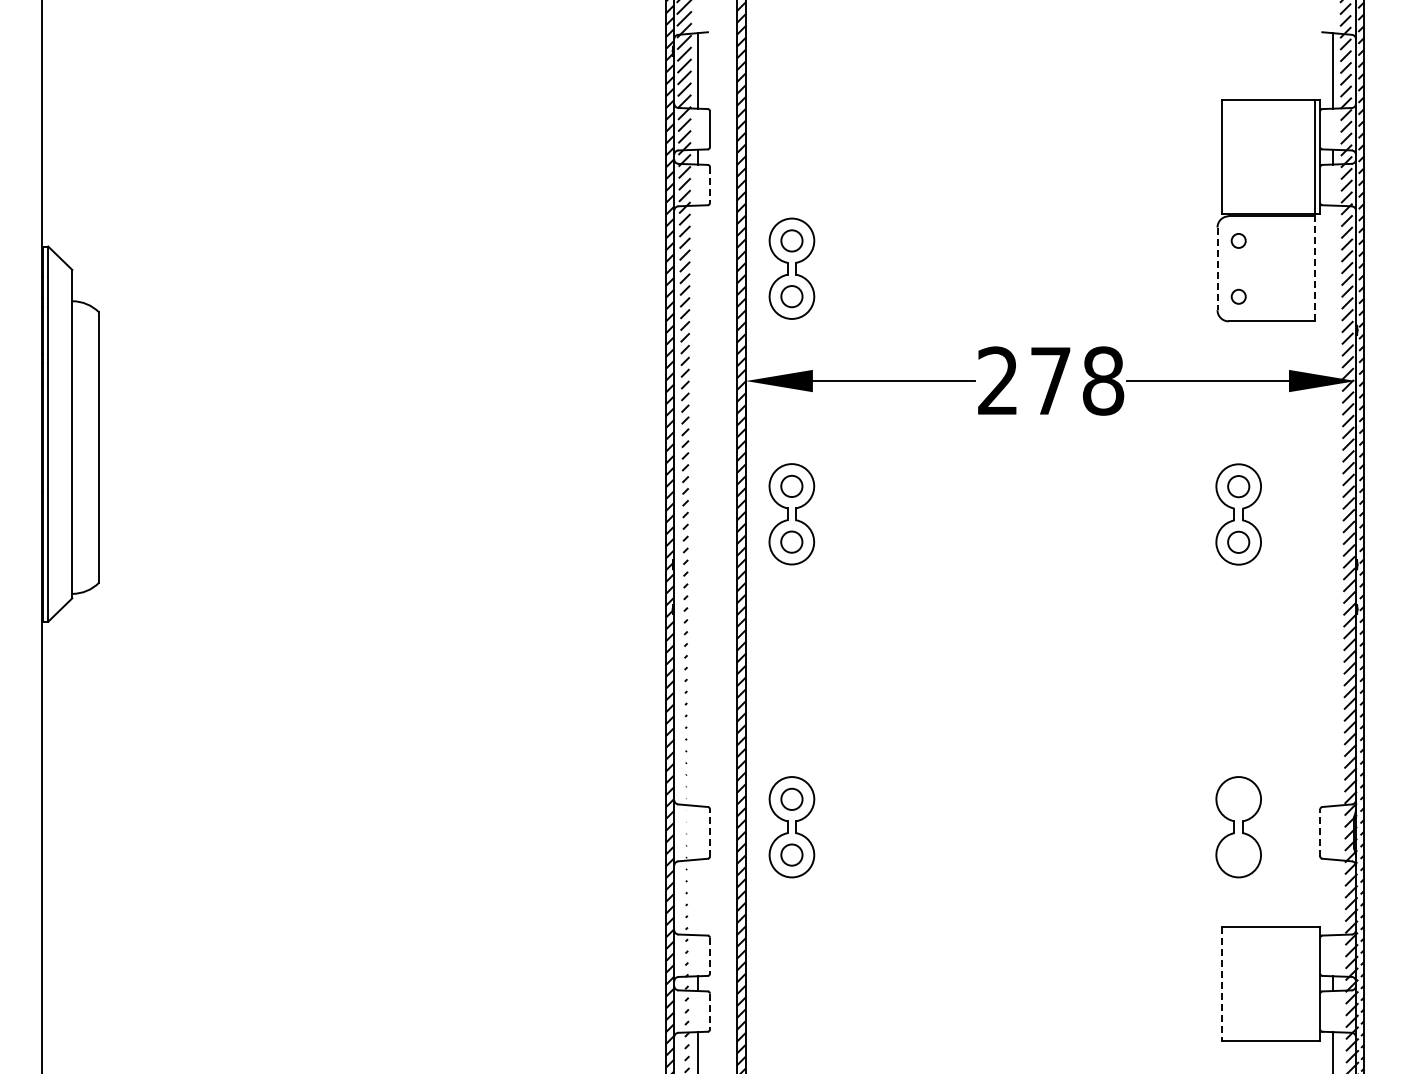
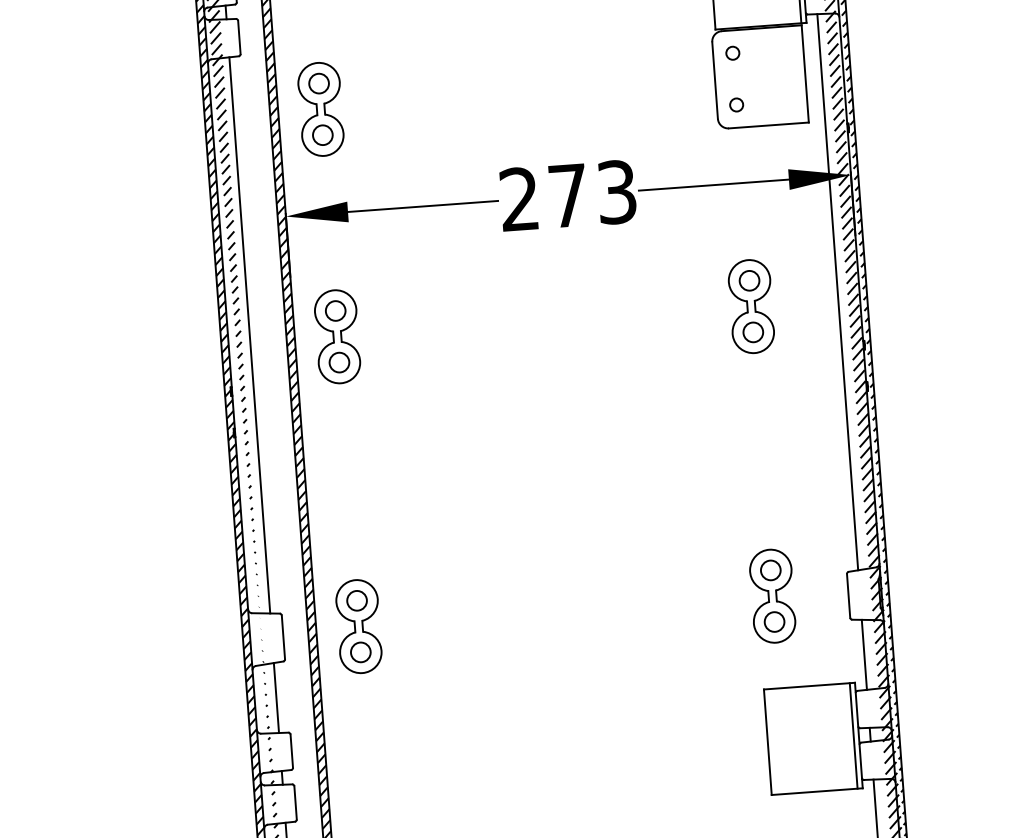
line: (709, 185) -> (238, 37), dashed -> solid
line: (1314, 268) -> (804, 73), dashed -> solid
line: (1217, 269) -> (715, 81), dashed -> solid
text: (1103, 380) -> (617, 191), 278 -> 273
line: (697, 505) -> (249, 335), added
line: (1332, 505) -> (837, 291), added
circle: (1238, 798) -> (770, 569), added
line: (709, 832) -> (282, 637), dashed -> solid
line: (1320, 832) -> (848, 595), dashed -> solid
circle: (1238, 854) -> (774, 621), added
line: (697, 897) -> (276, 698), added
line: (1332, 897) -> (864, 654), added
line: (709, 955) -> (291, 751), dashed -> solid
line: (1221, 983) -> (767, 742), dashed -> solid
line: (1314, 983) -> (853, 735), added
line: (709, 1011) -> (295, 802), dashed -> solid

